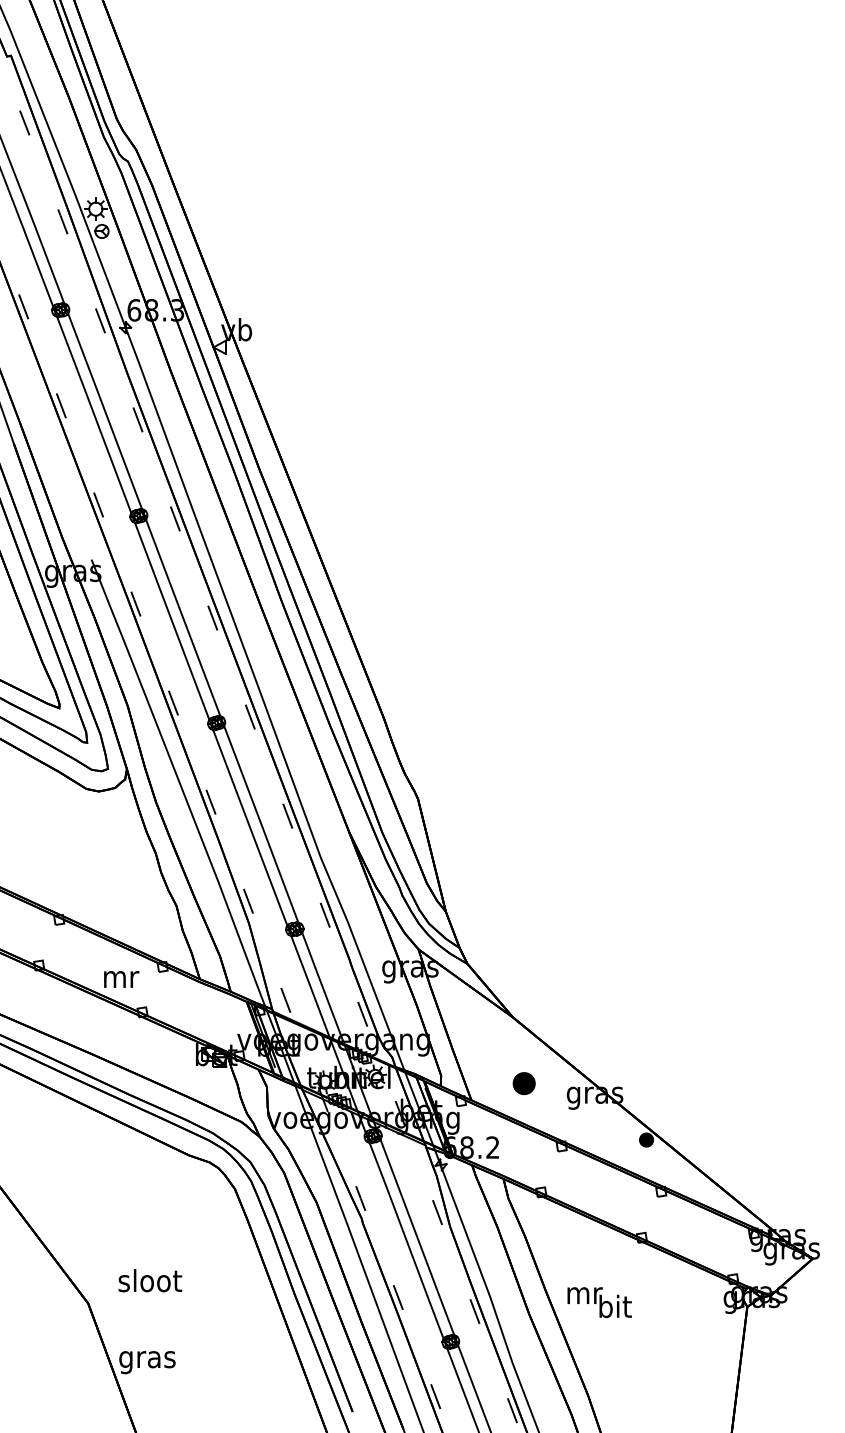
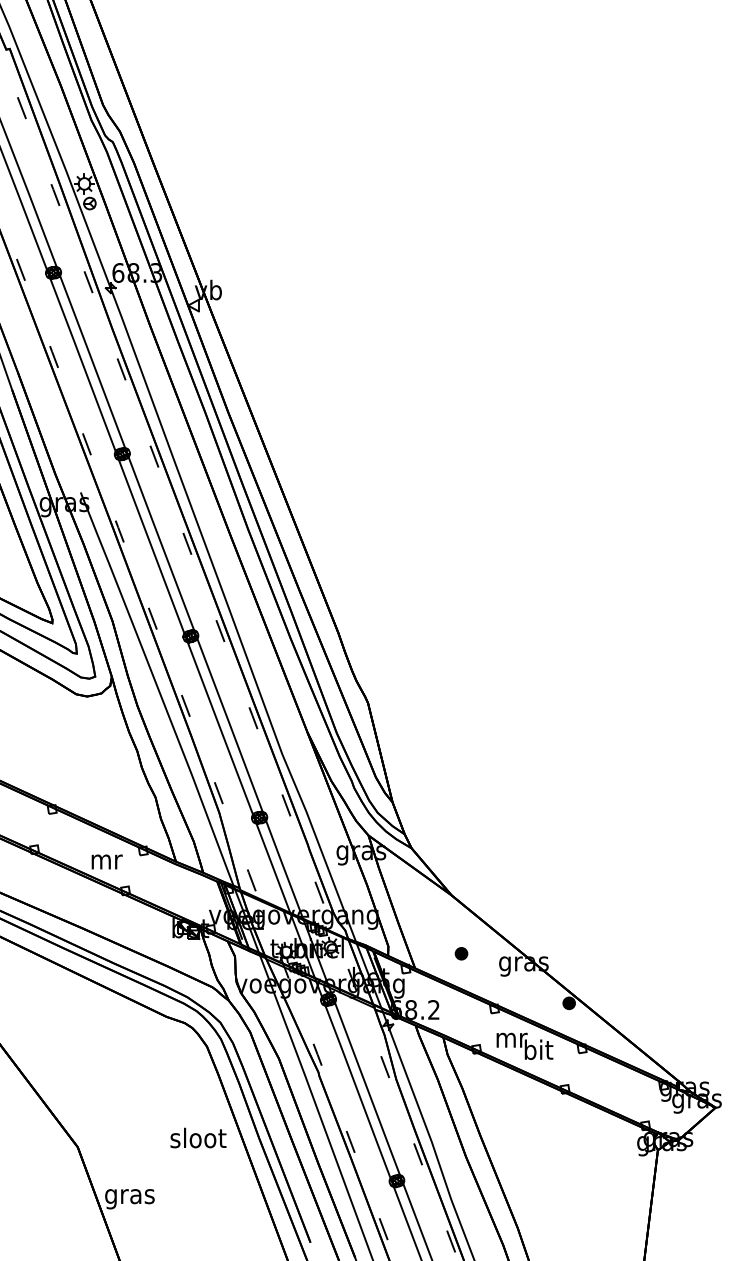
part: (524, 1083) -> (461, 953), size x0.62
text: (150, 1280) -> (198, 1137), moved
text: (599, 1301) -> (524, 1045), moved

